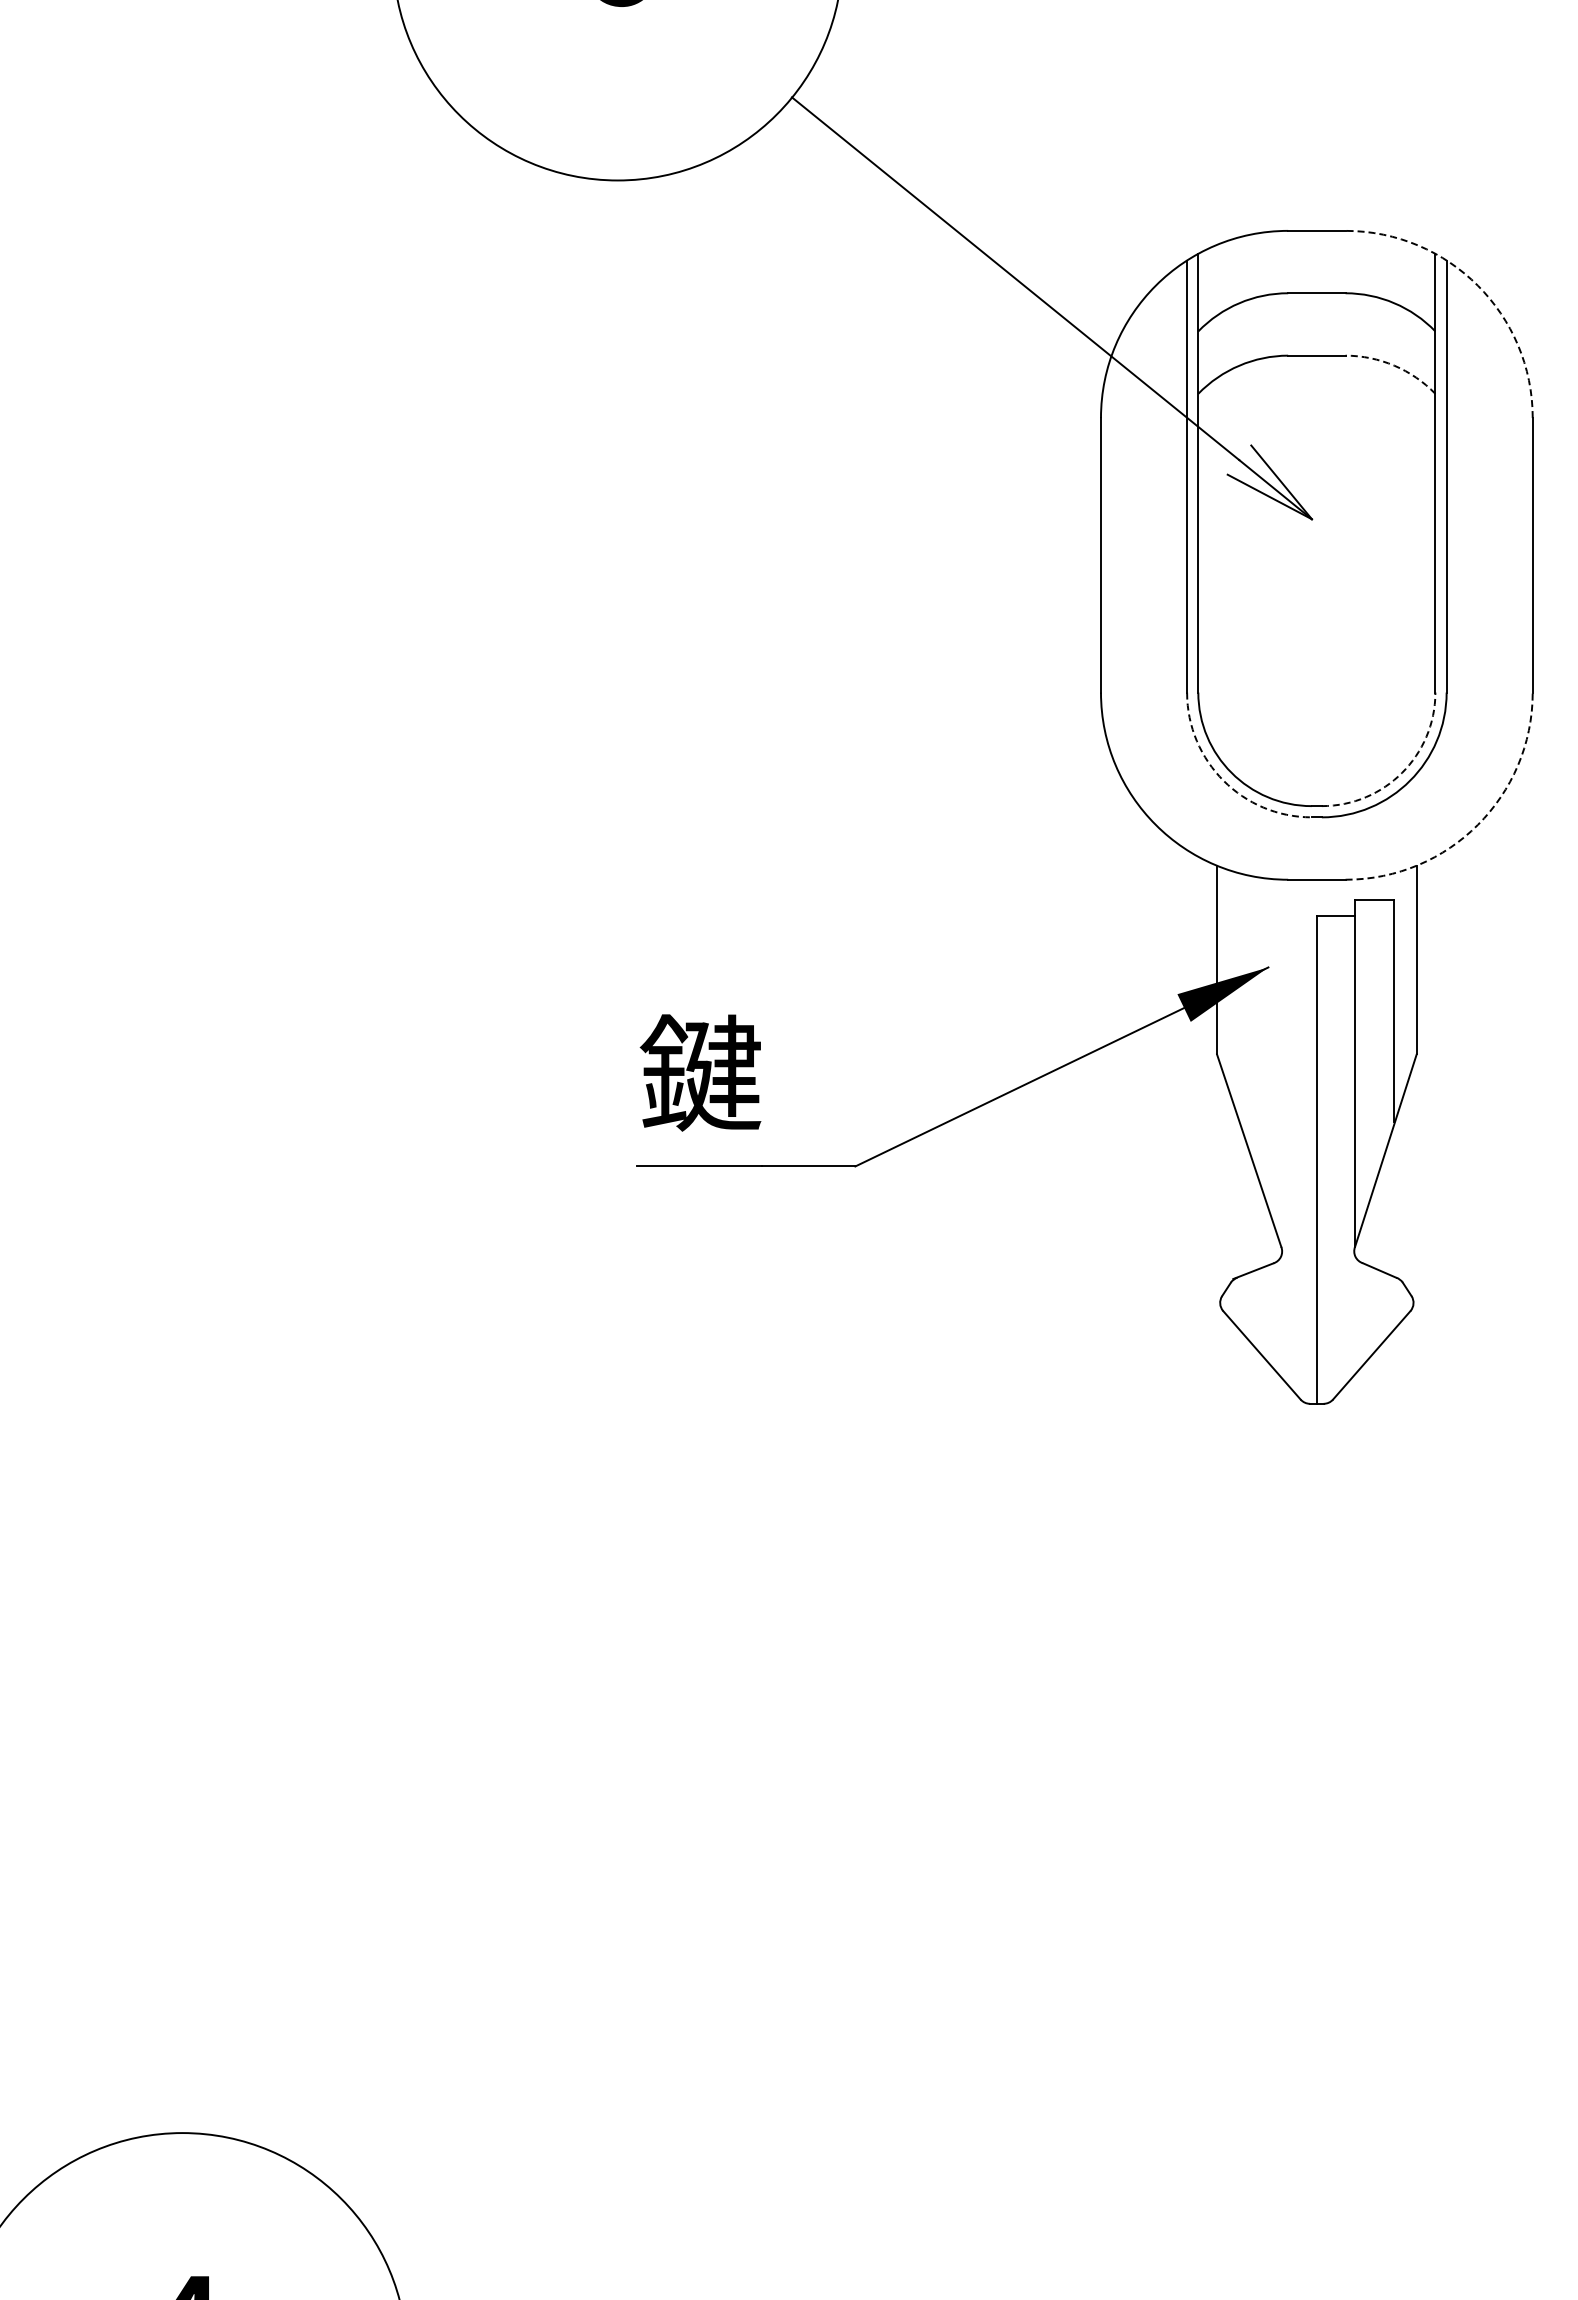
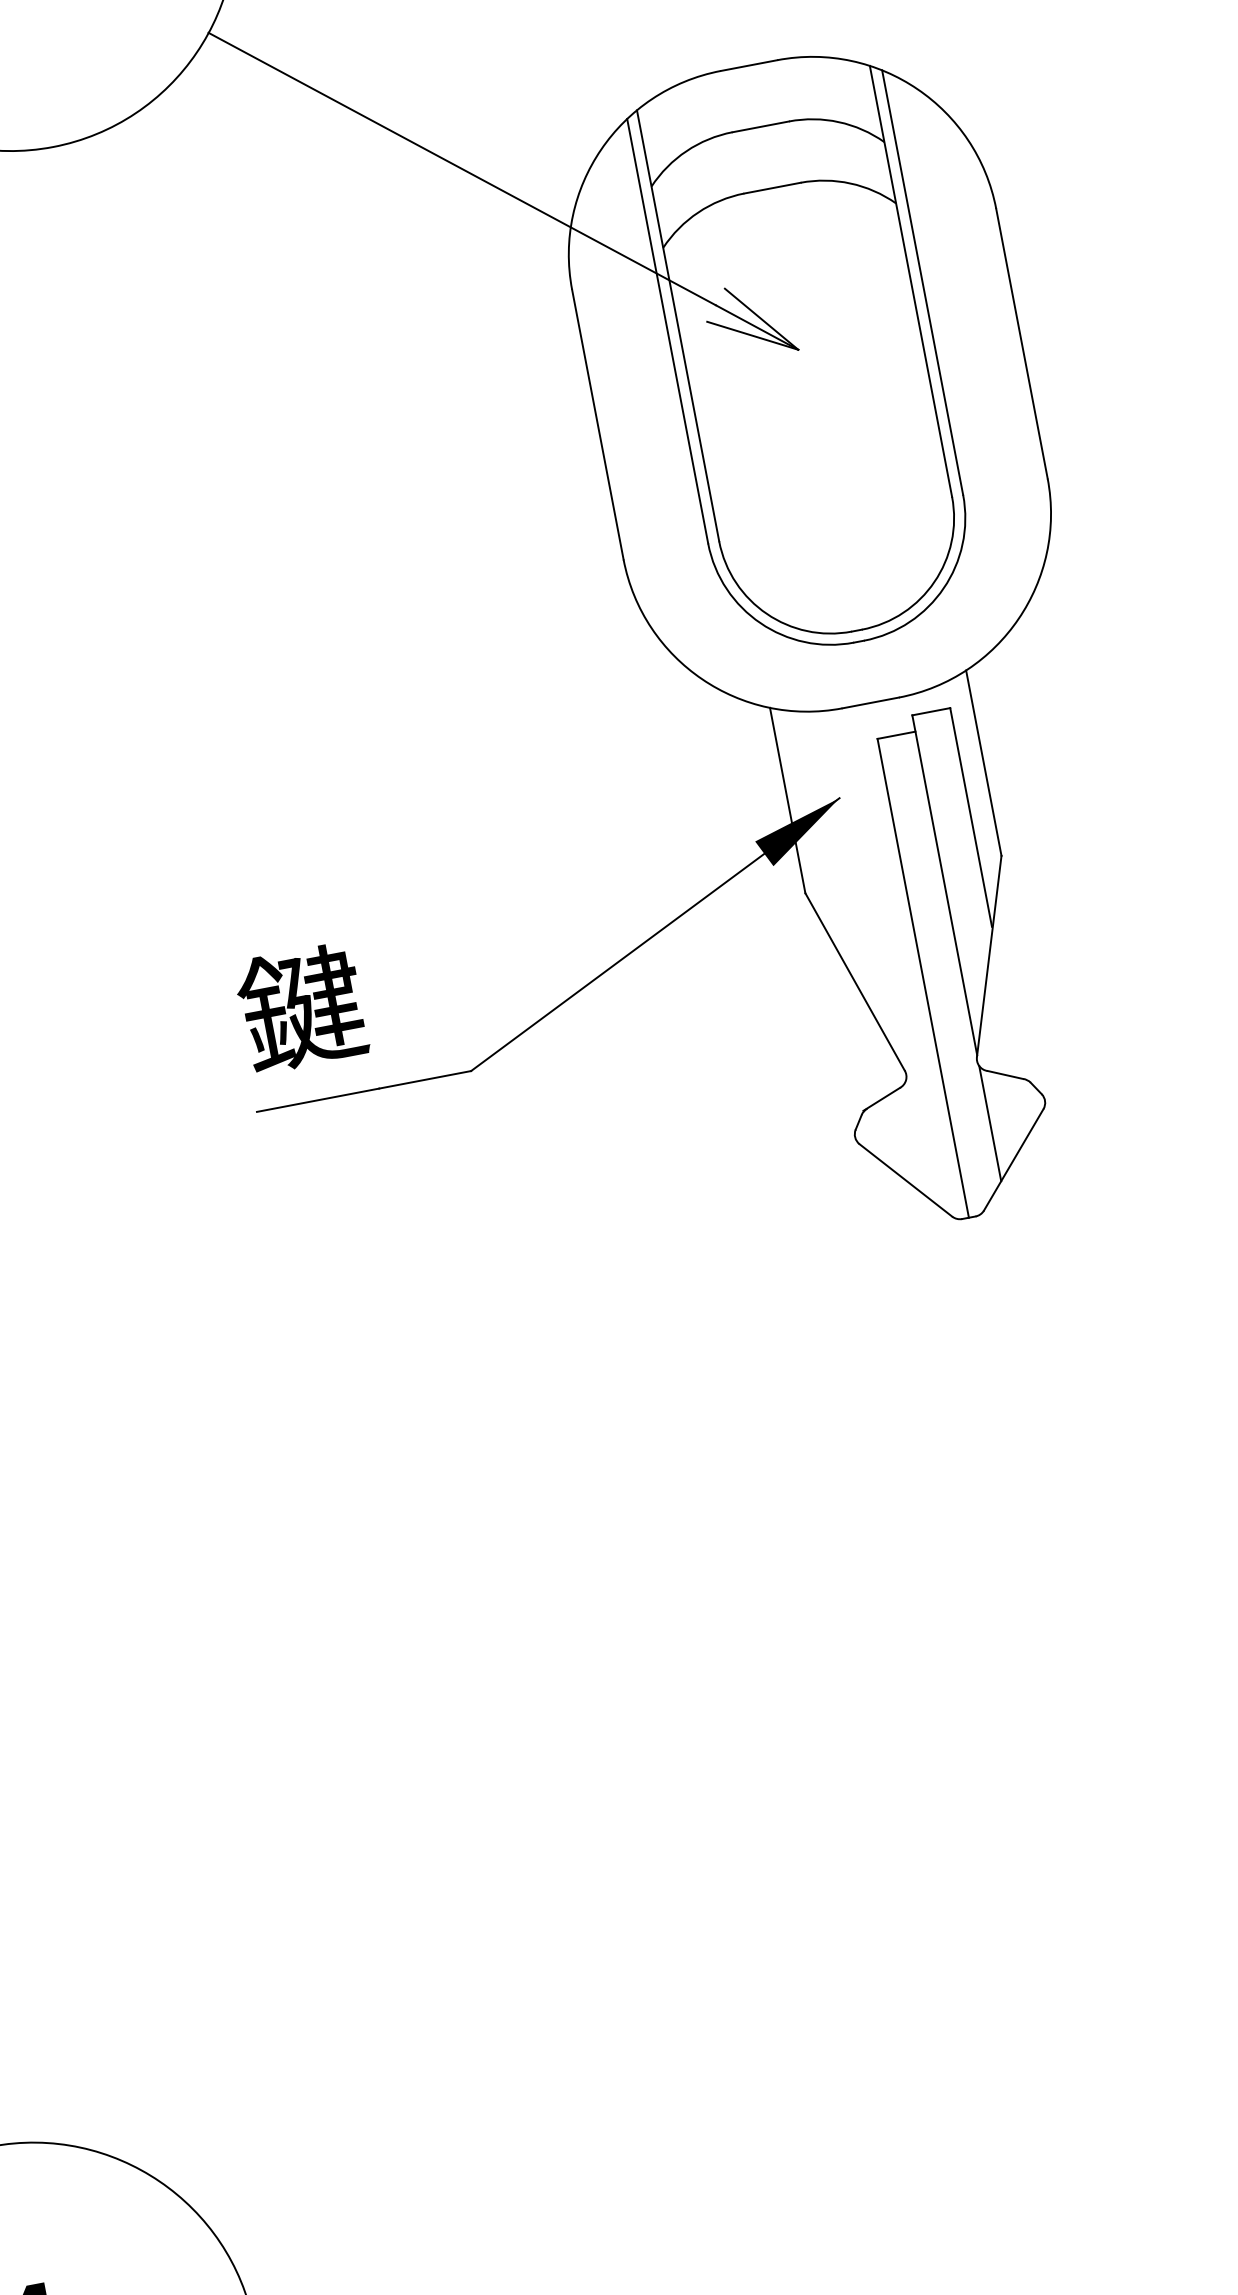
arc: (1477, 285) -> (917, 89), dashed -> solid
arc: (1394, 365) -> (850, 183), dashed -> solid
arc: (1402, 772) -> (934, 581), dashed -> solid
arc: (1223, 780) -> (760, 622), dashed -> solid
arc: (1477, 824) -> (1018, 618), dashed -> solid
line: (1355, 1315) -> (990, 1123), added

